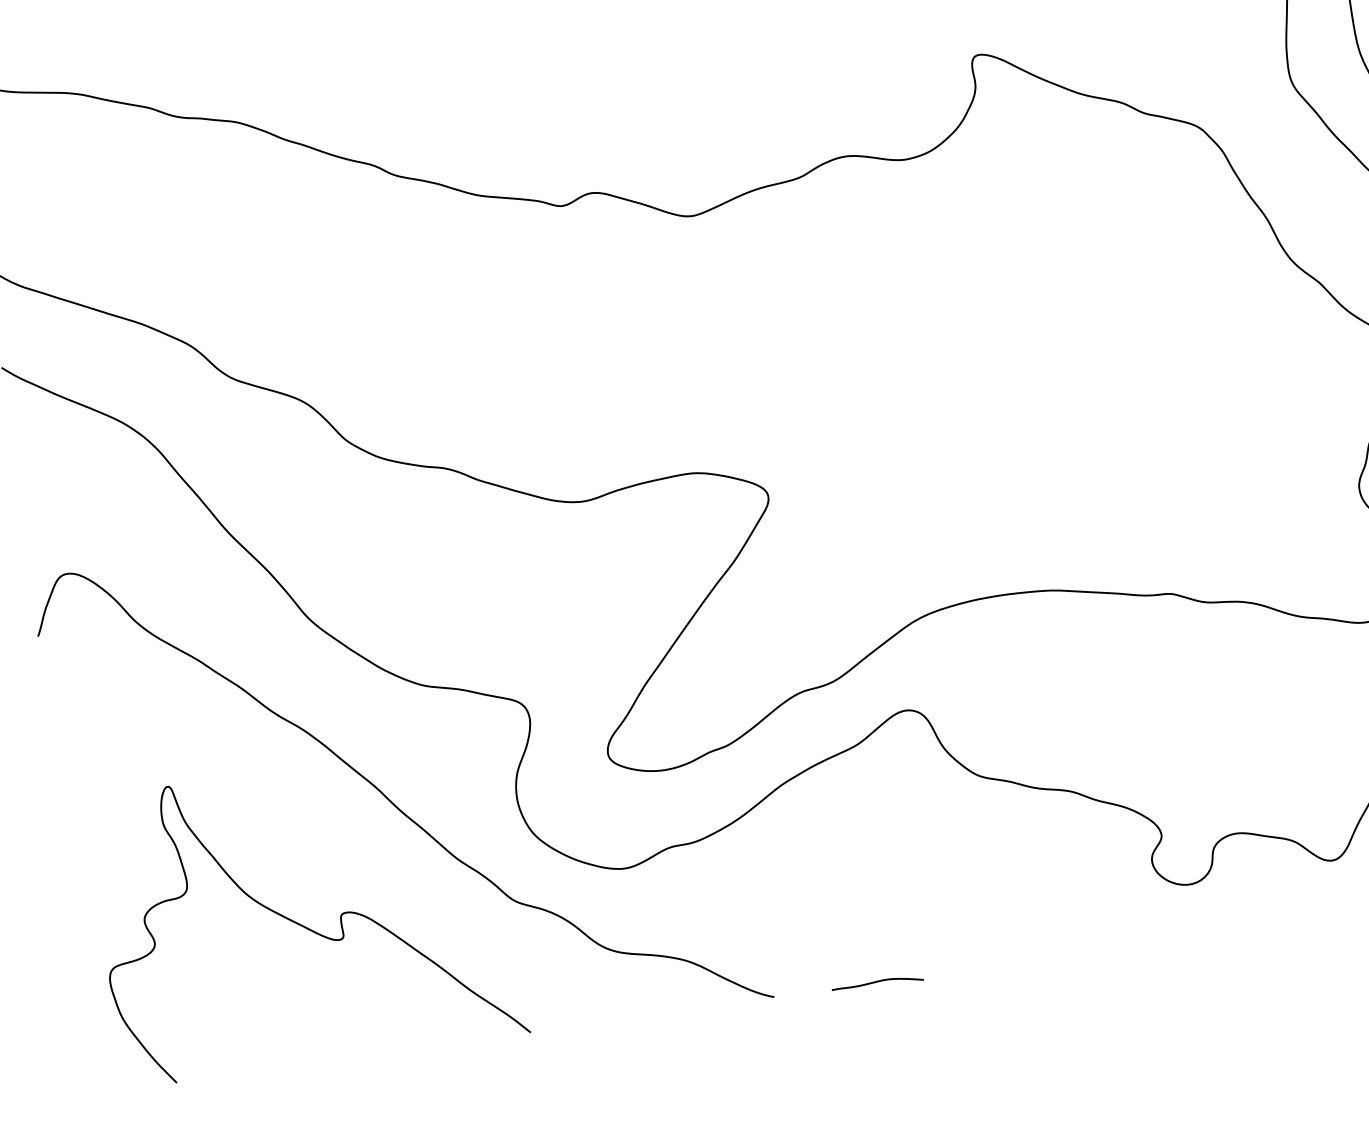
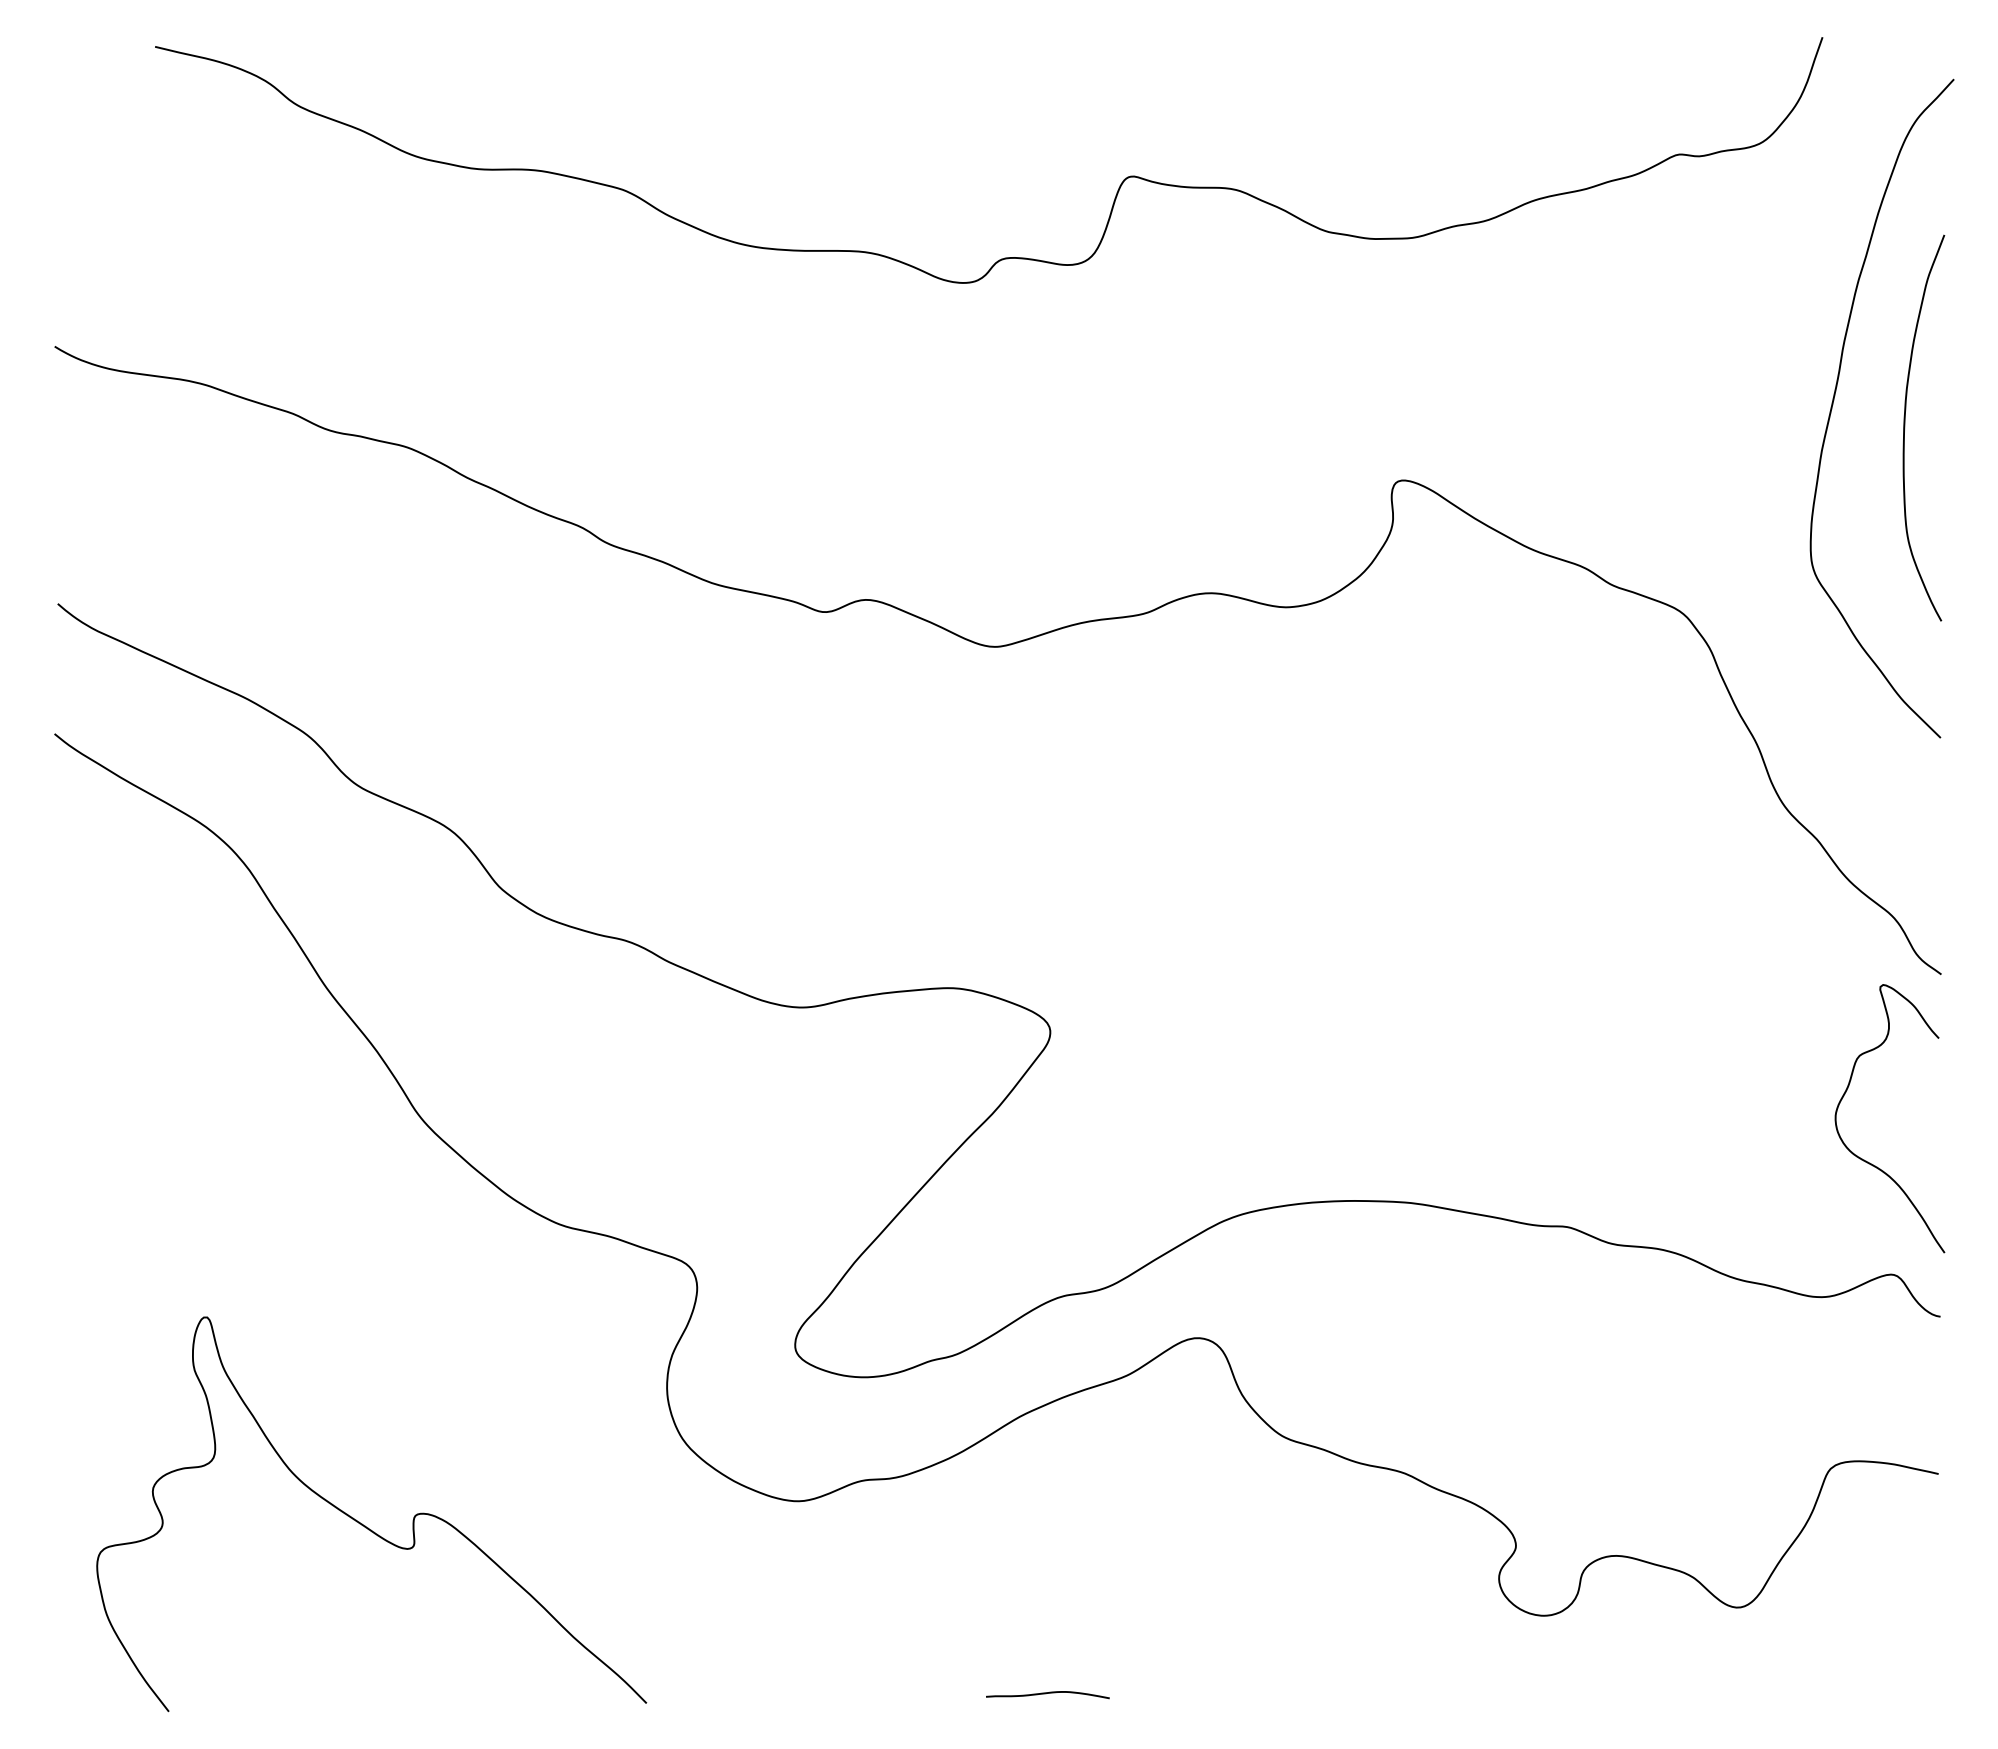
curve: (390, 800) -> (499, 1372), removed
curve: (876, 982) -> (1046, 1694), moved

